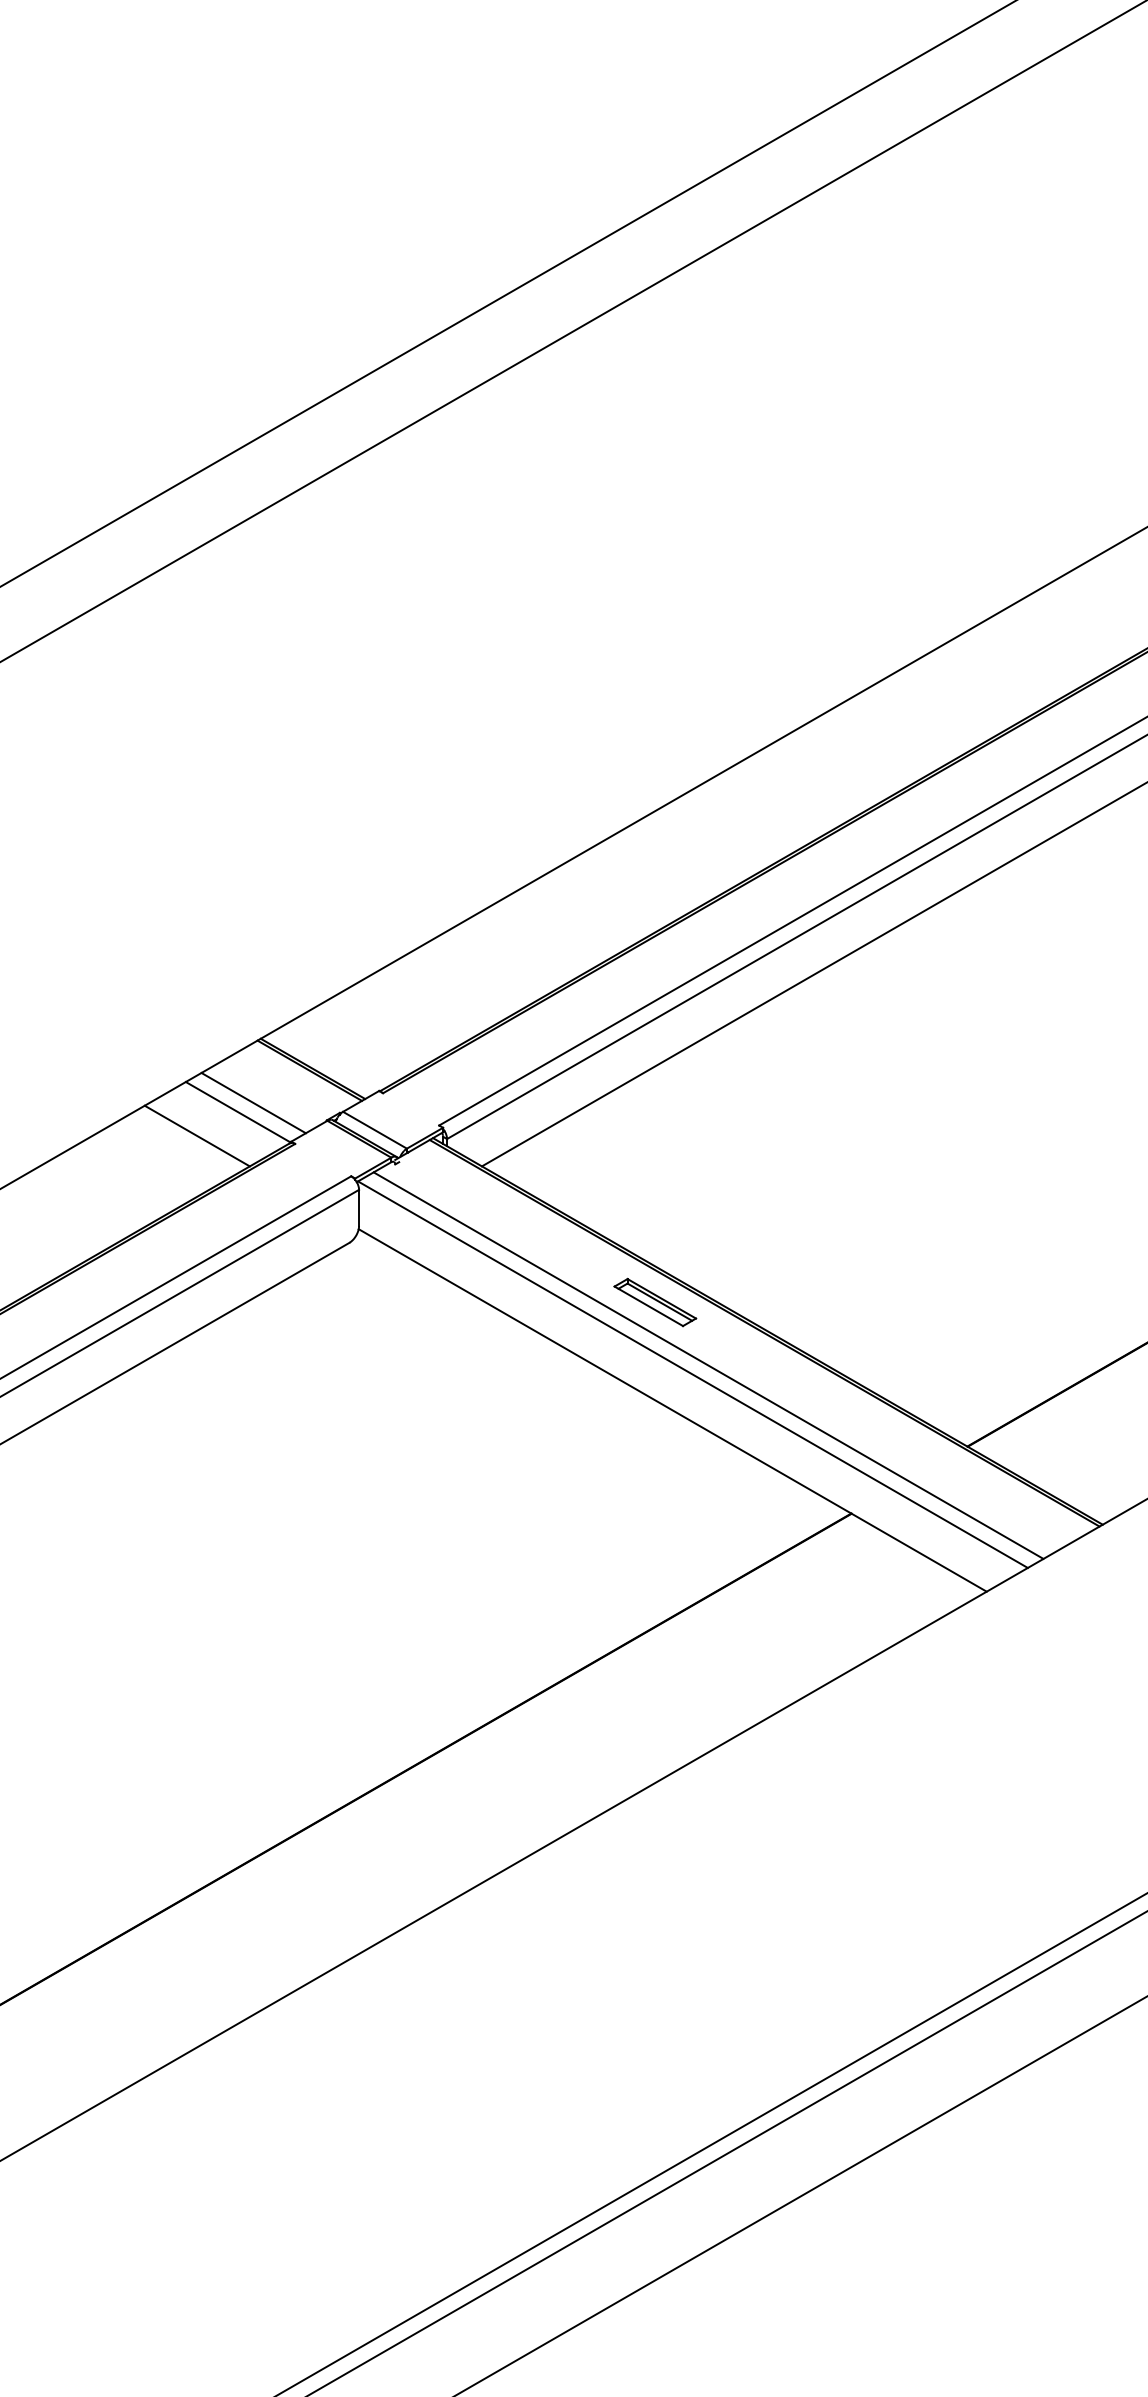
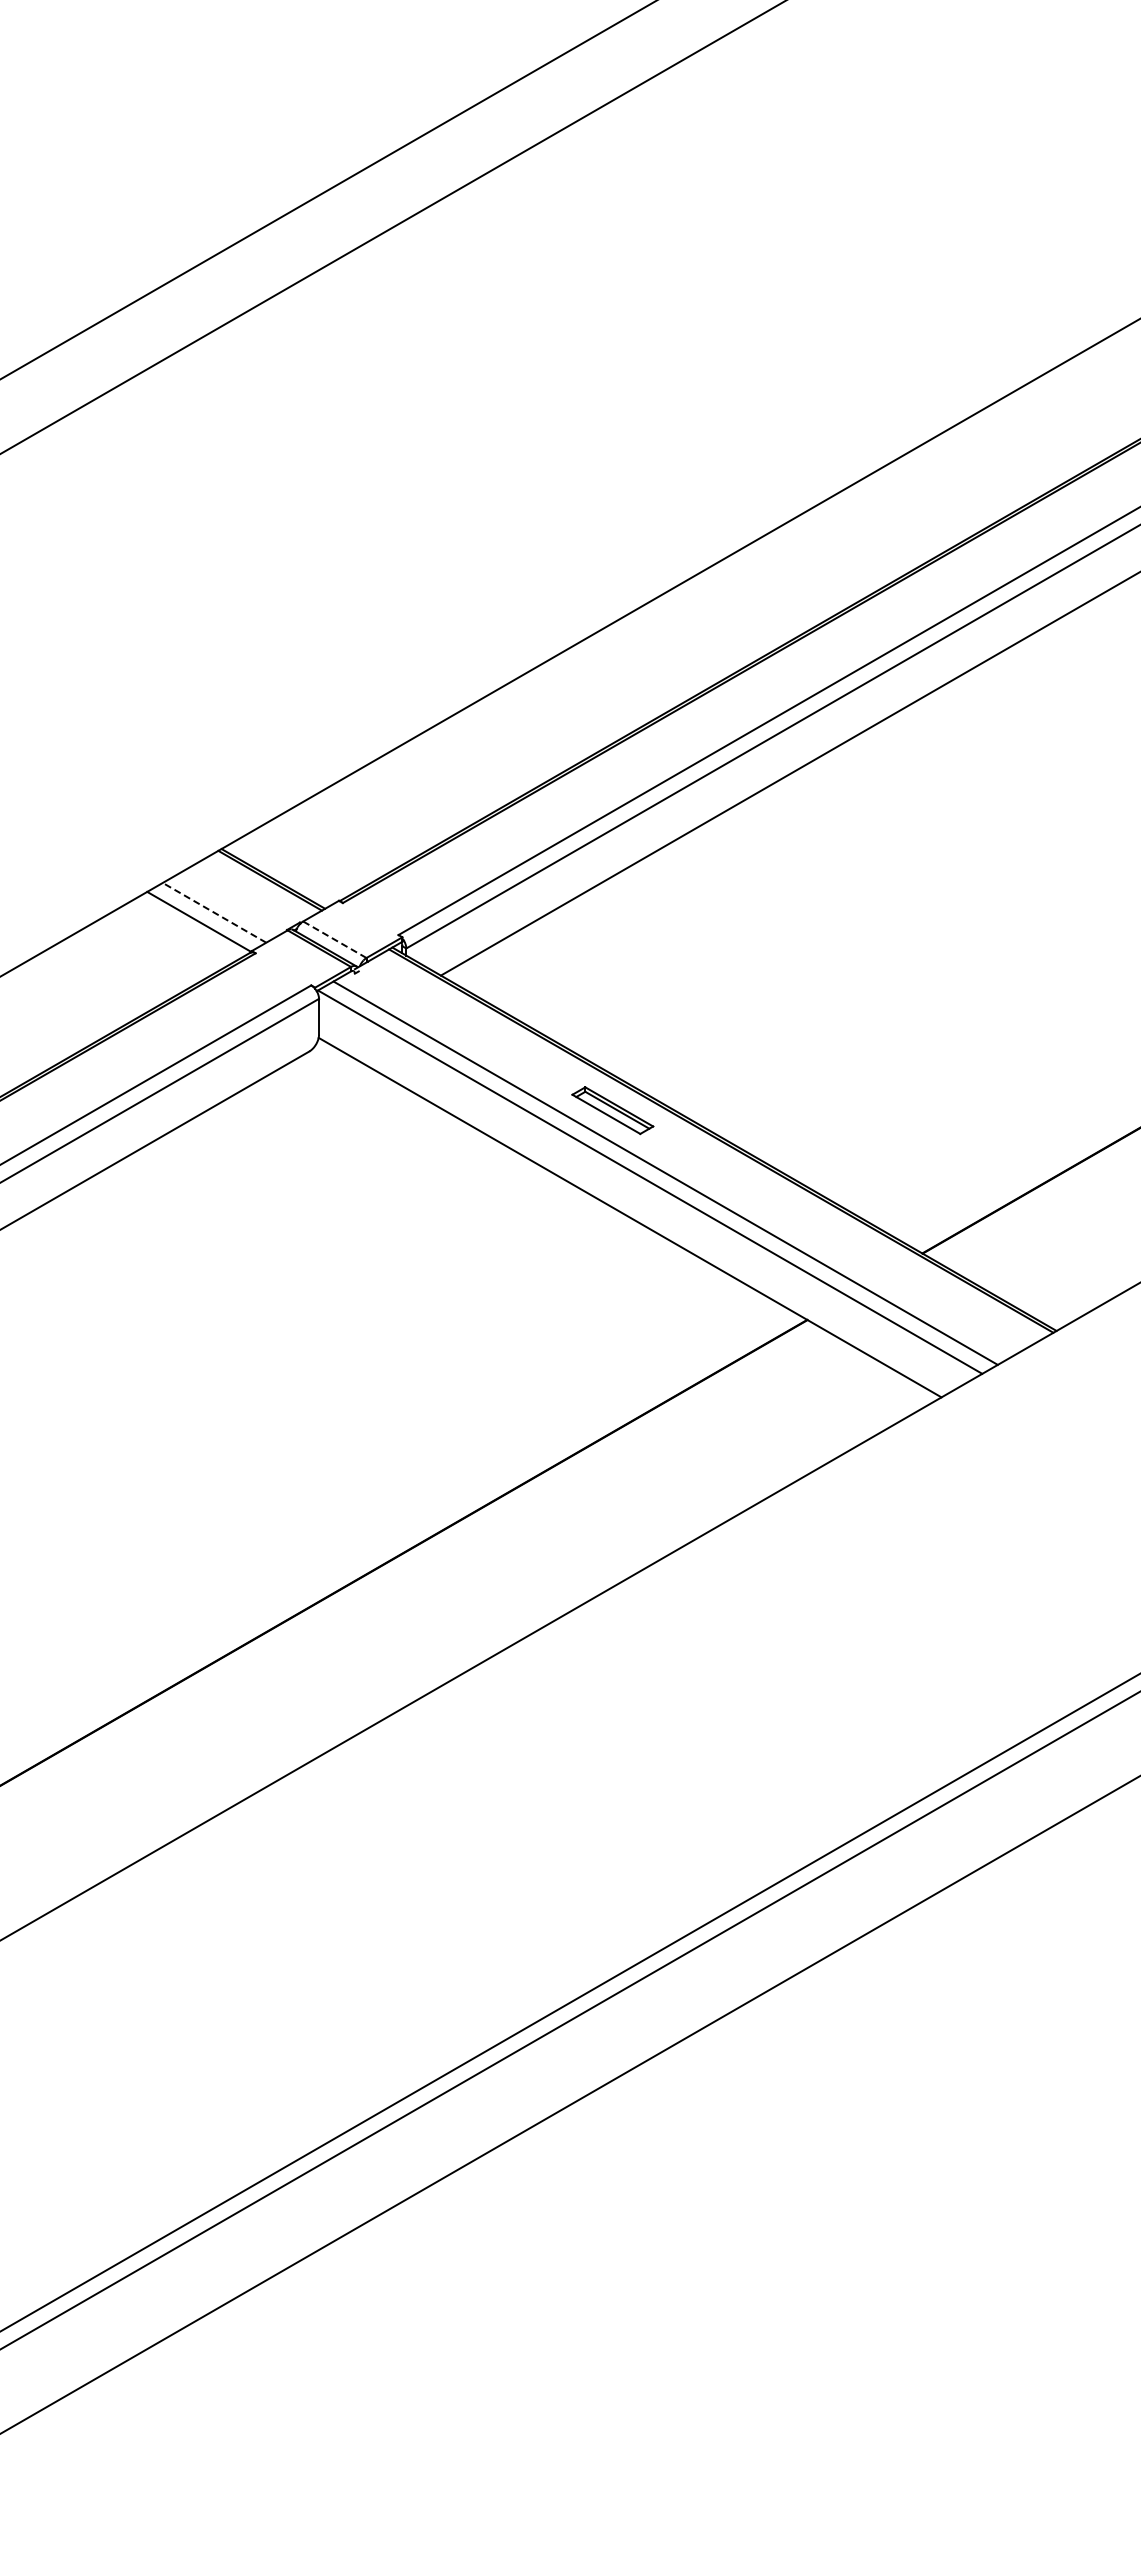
line: (253, 1102) -> (214, 912), solid -> dashed
line: (374, 1129) -> (334, 939), solid -> dashed
line: (197, 1136) -> (158, 945), removed

